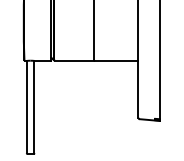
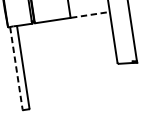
line: (116, 60) -> (90, 14), solid -> dashed
line: (26, 107) -> (16, 68), solid -> dashed

